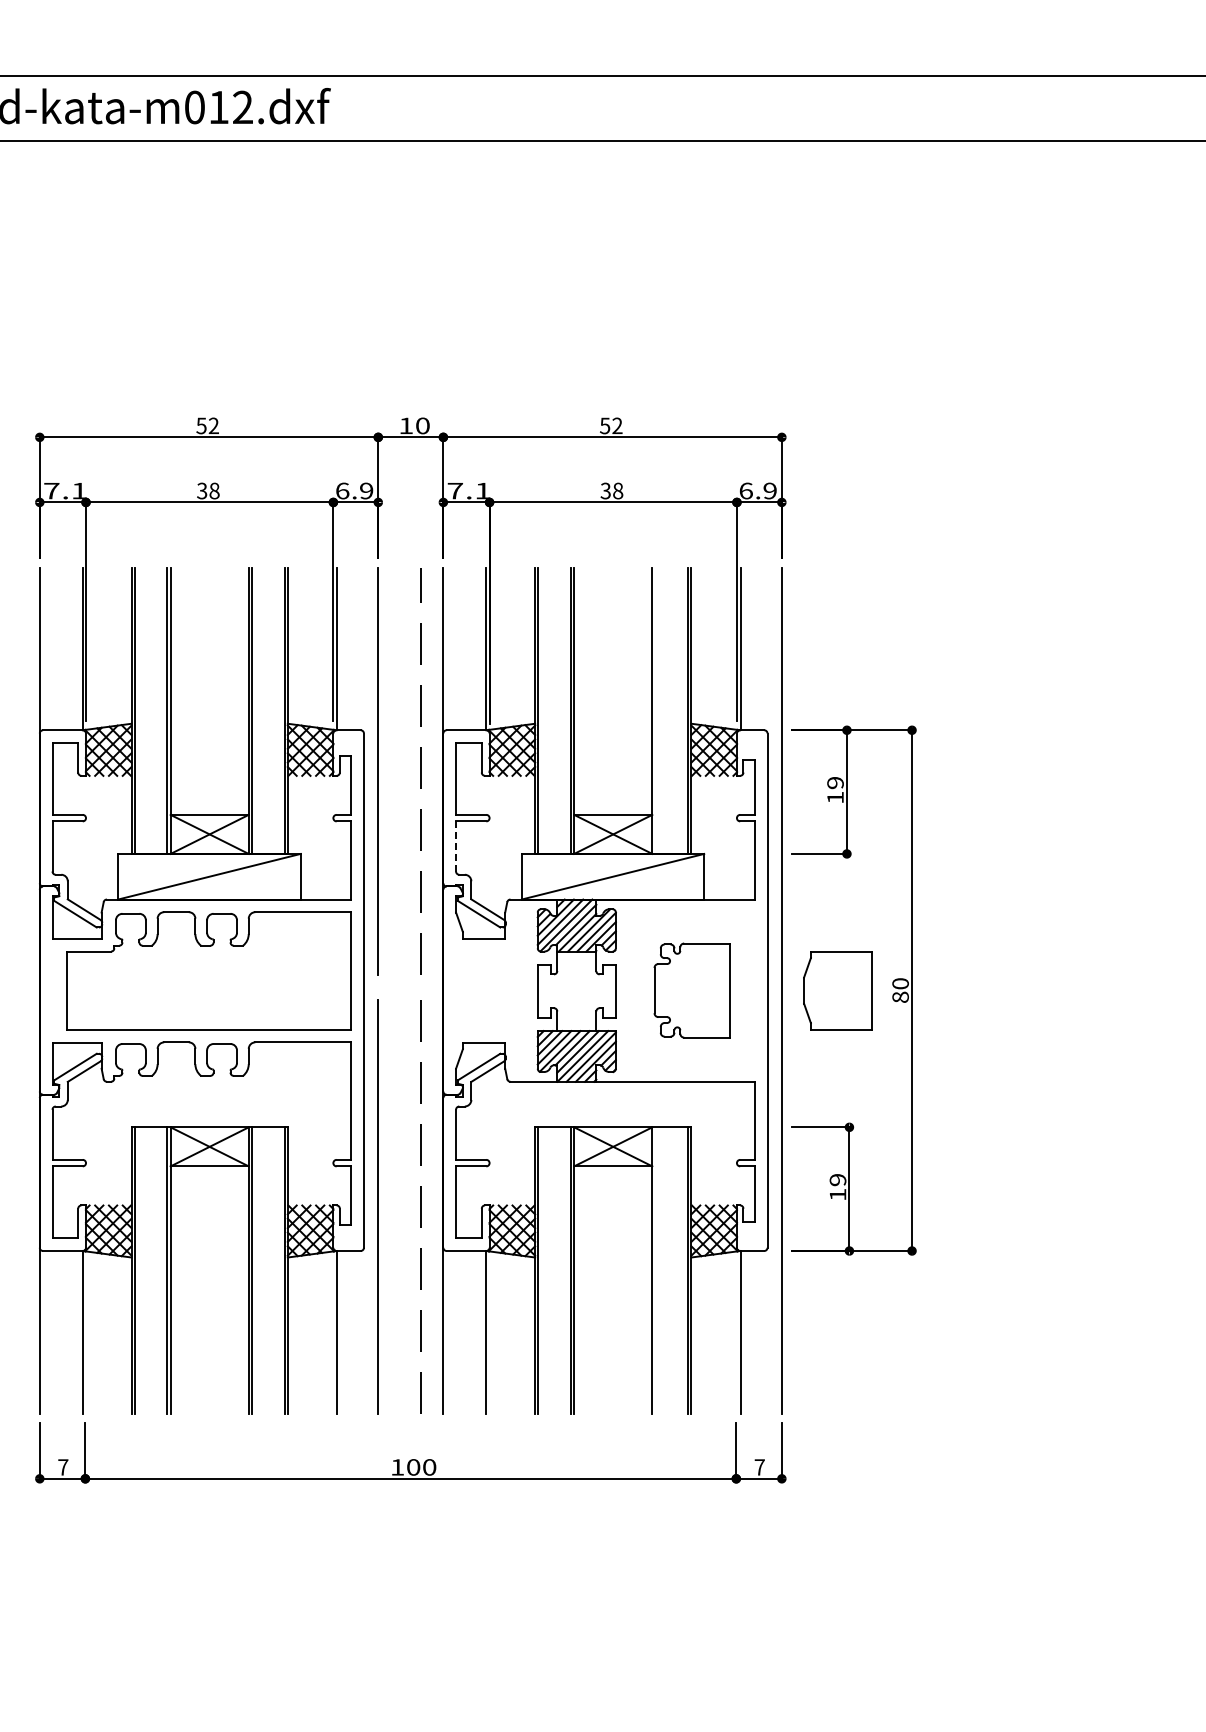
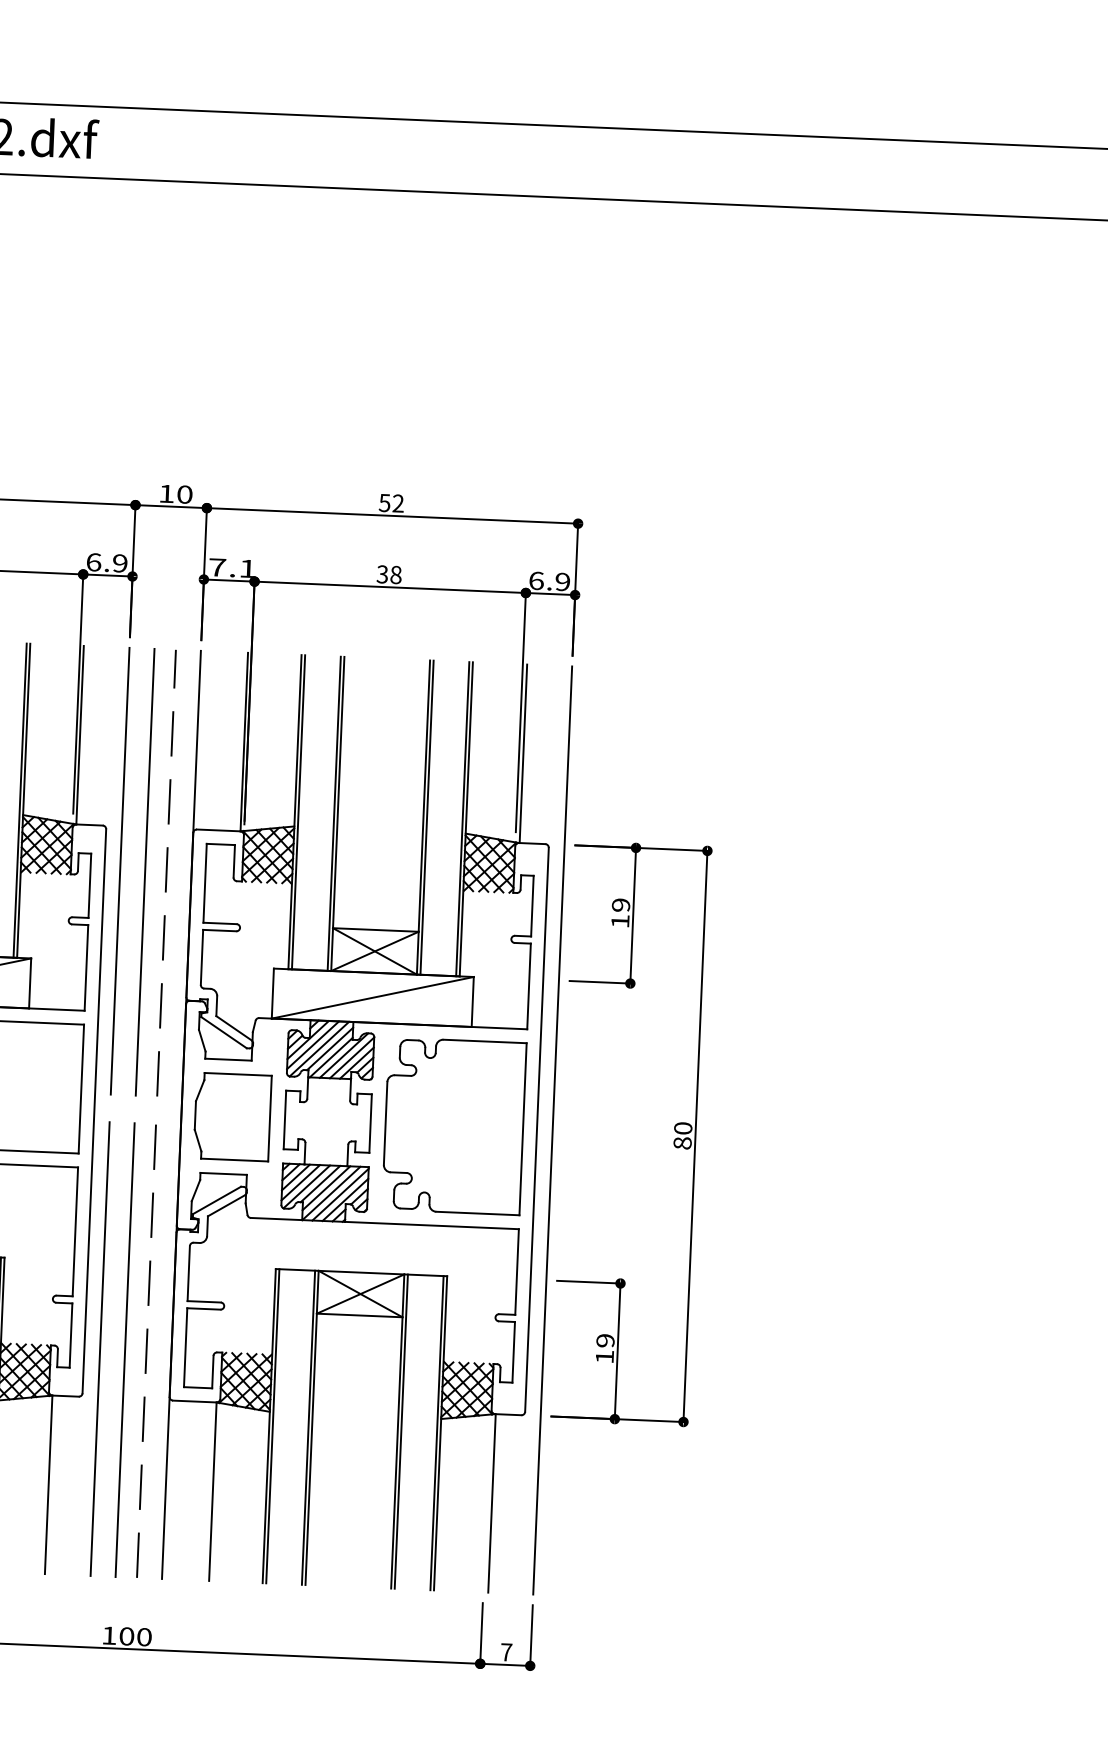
line: (655, 710) -> (426, 817), added
line: (401, 770) -> (145, 871), added
line: (456, 846) -> (202, 957), dashed -> solid
part: (691, 990) -> (453, 1126), size x1.67
part: (837, 990) -> (232, 1116), moved
line: (401, 1206) -> (125, 1349), added
line: (655, 1270) -> (401, 1431), added

